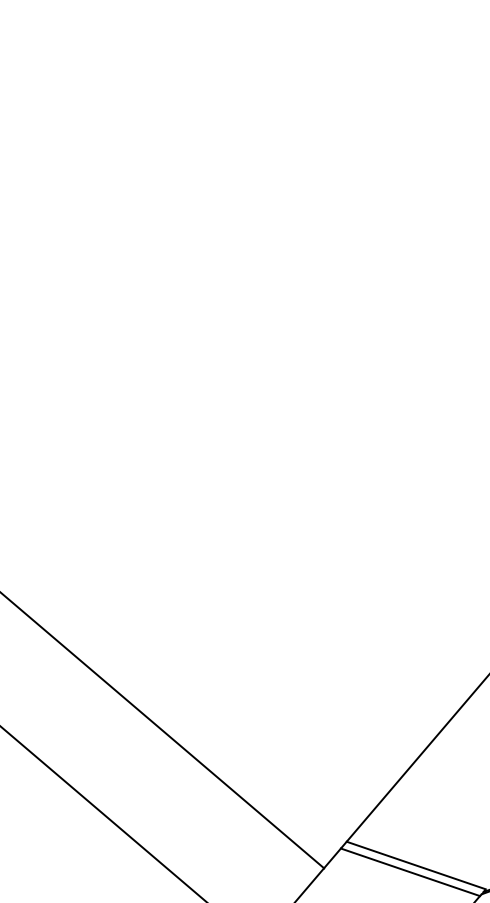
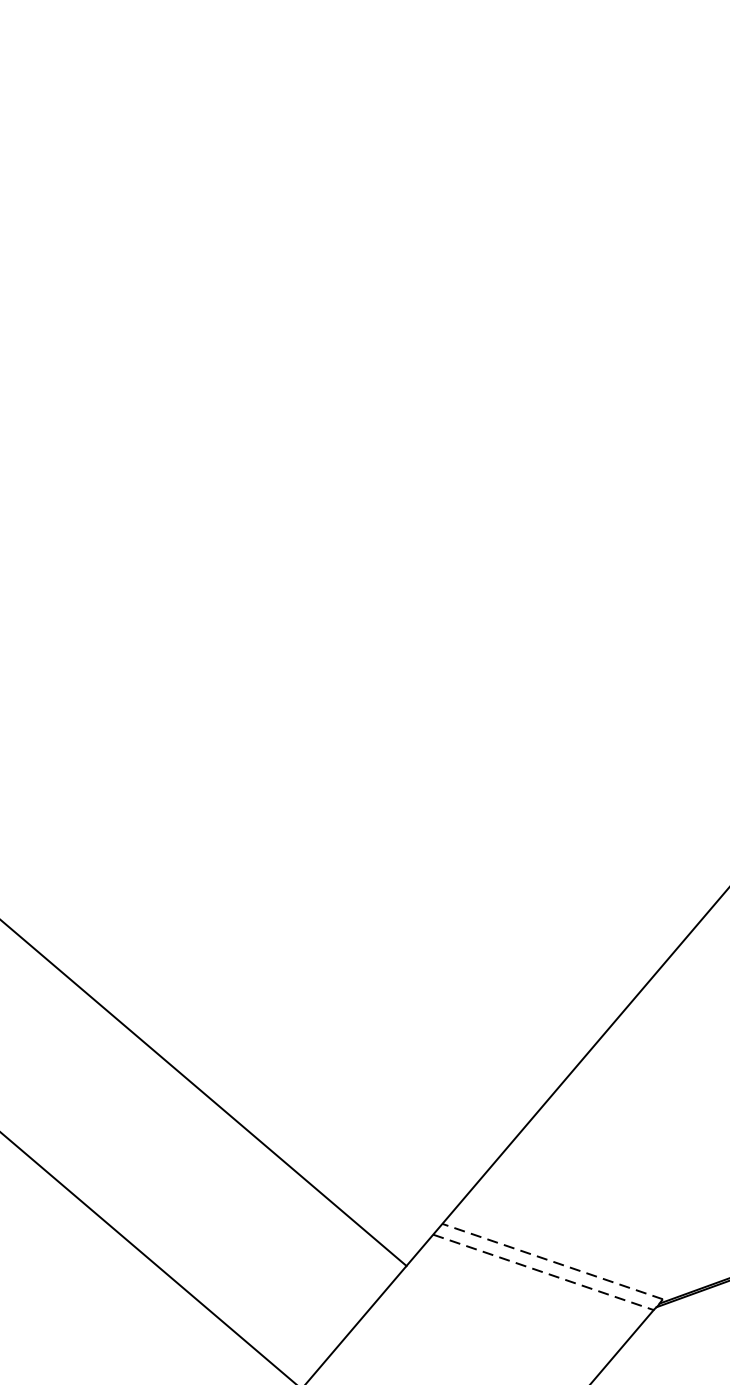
line: (415, 865) -> (551, 1261), solid -> dashed
line: (410, 872) -> (543, 1272), solid -> dashed

